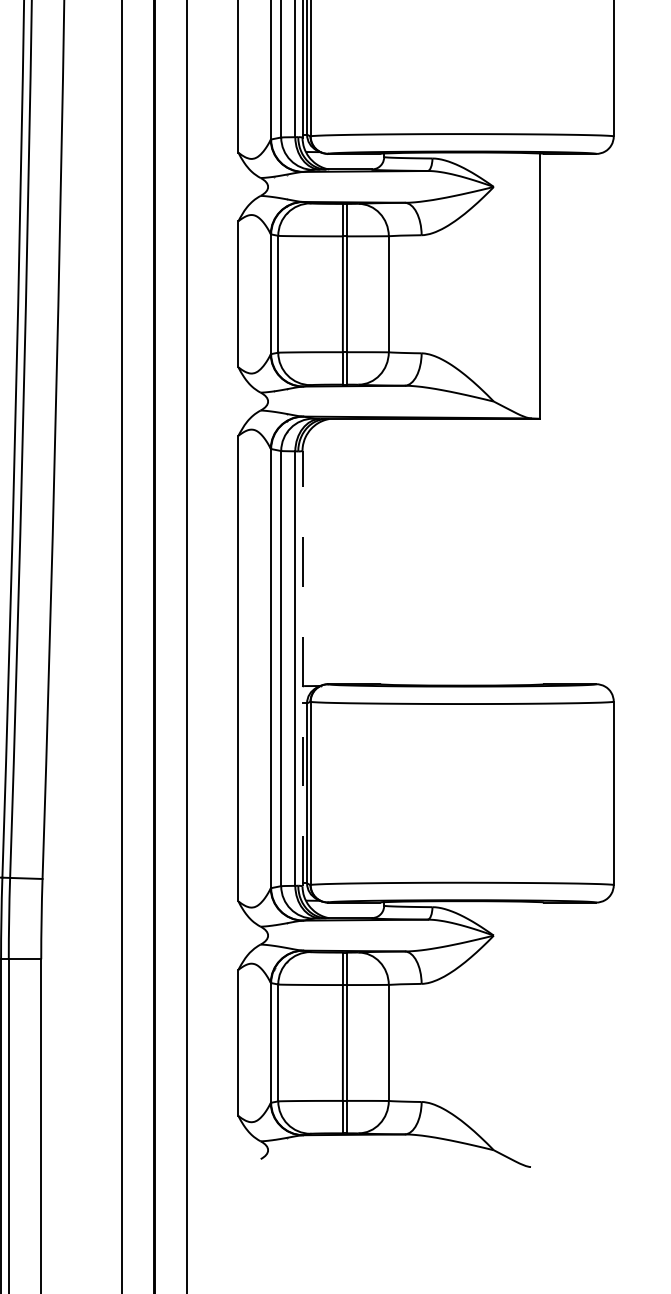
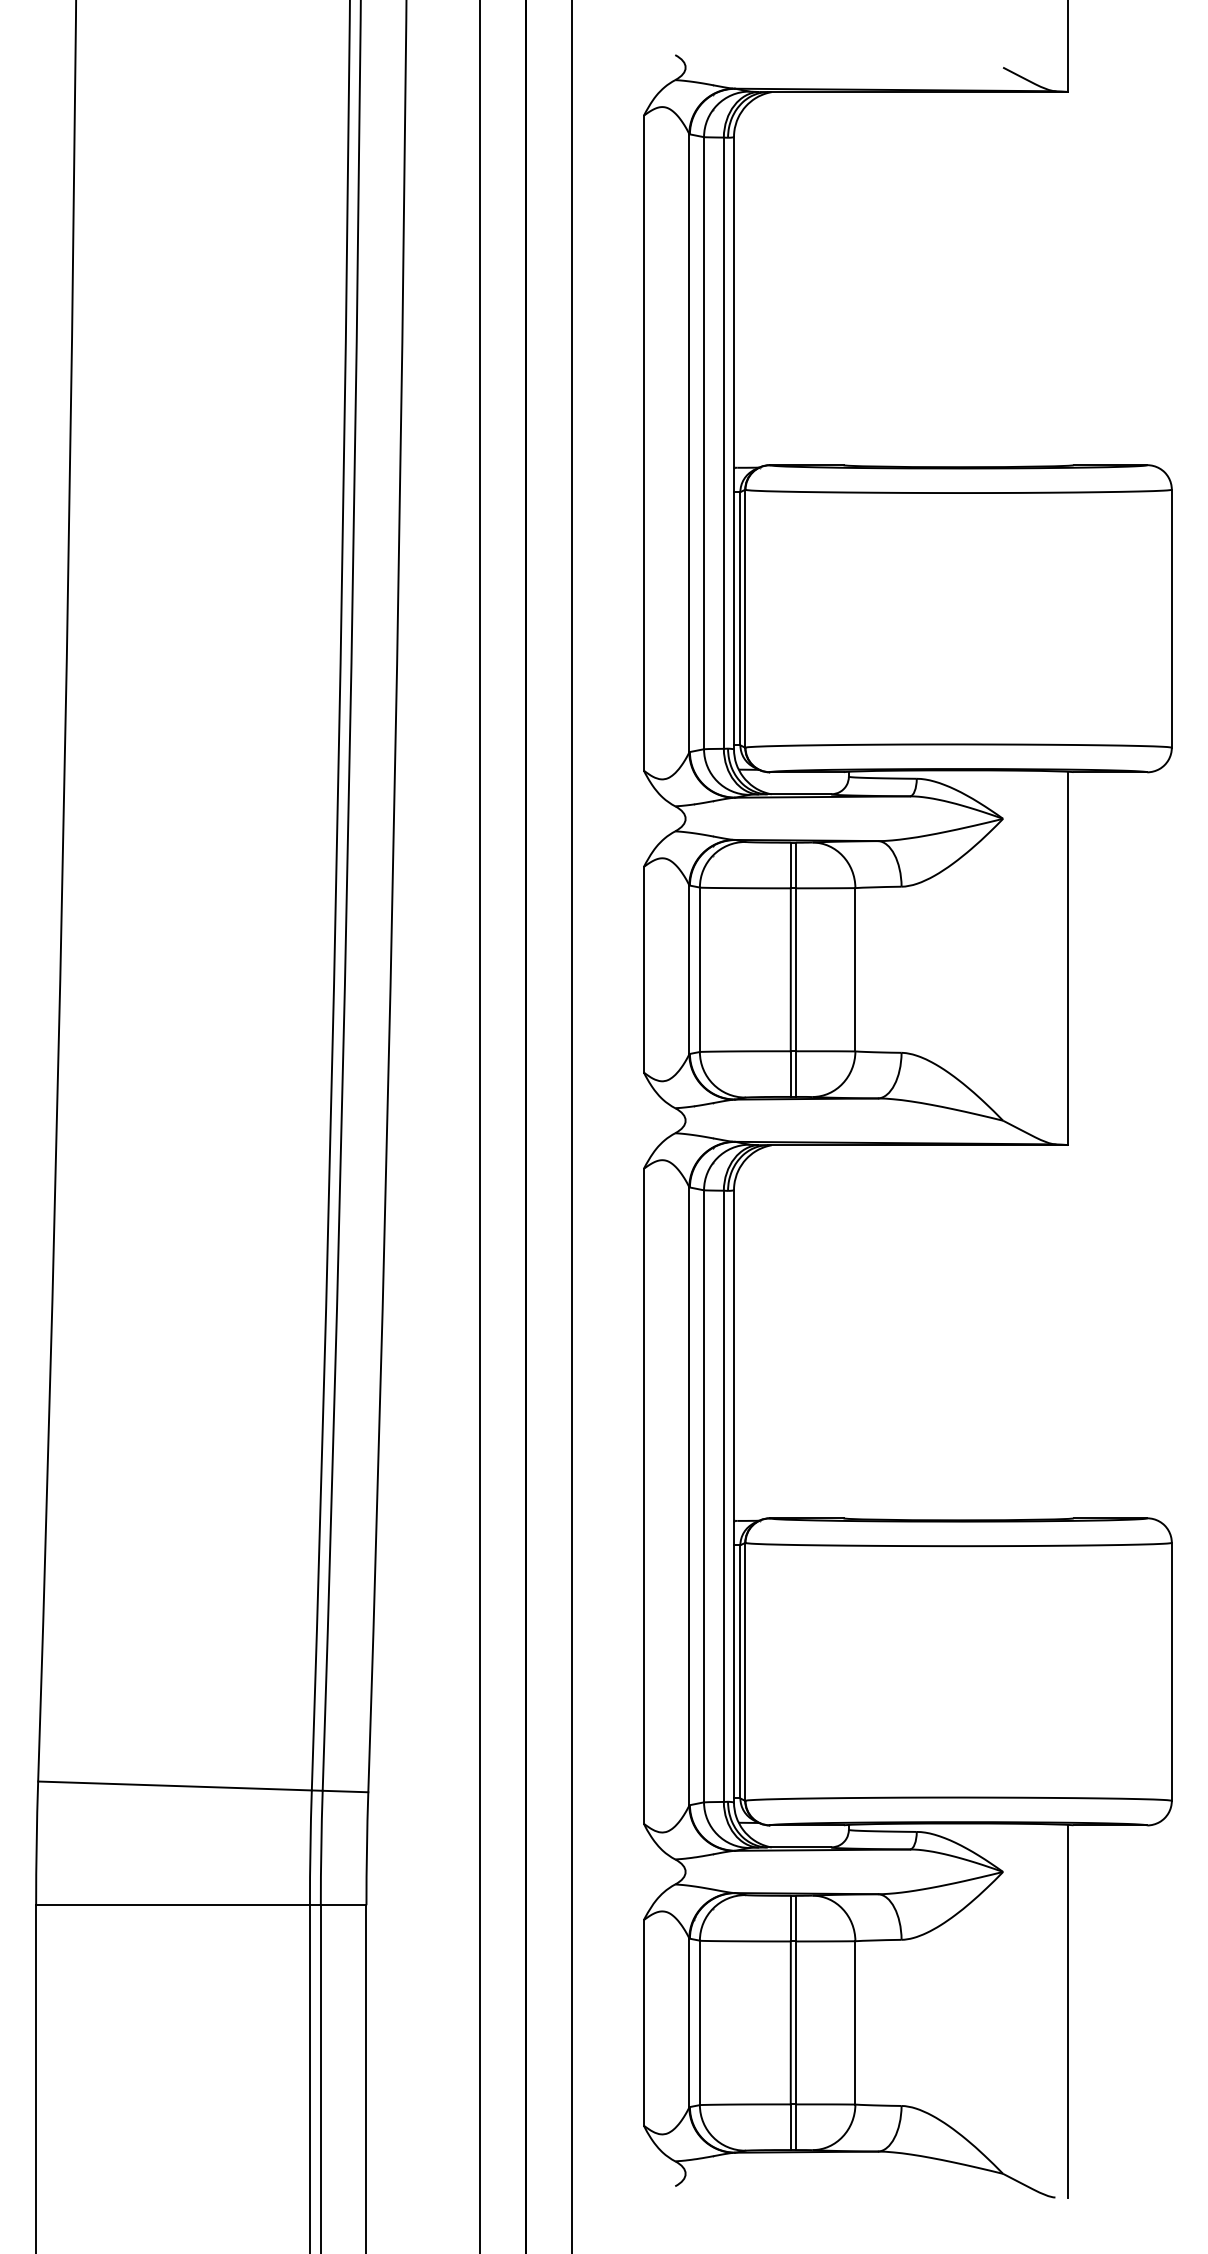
line: (302, 668) -> (734, 1495), dashed -> solid
line: (540, 1034) -> (1068, 2011), added

